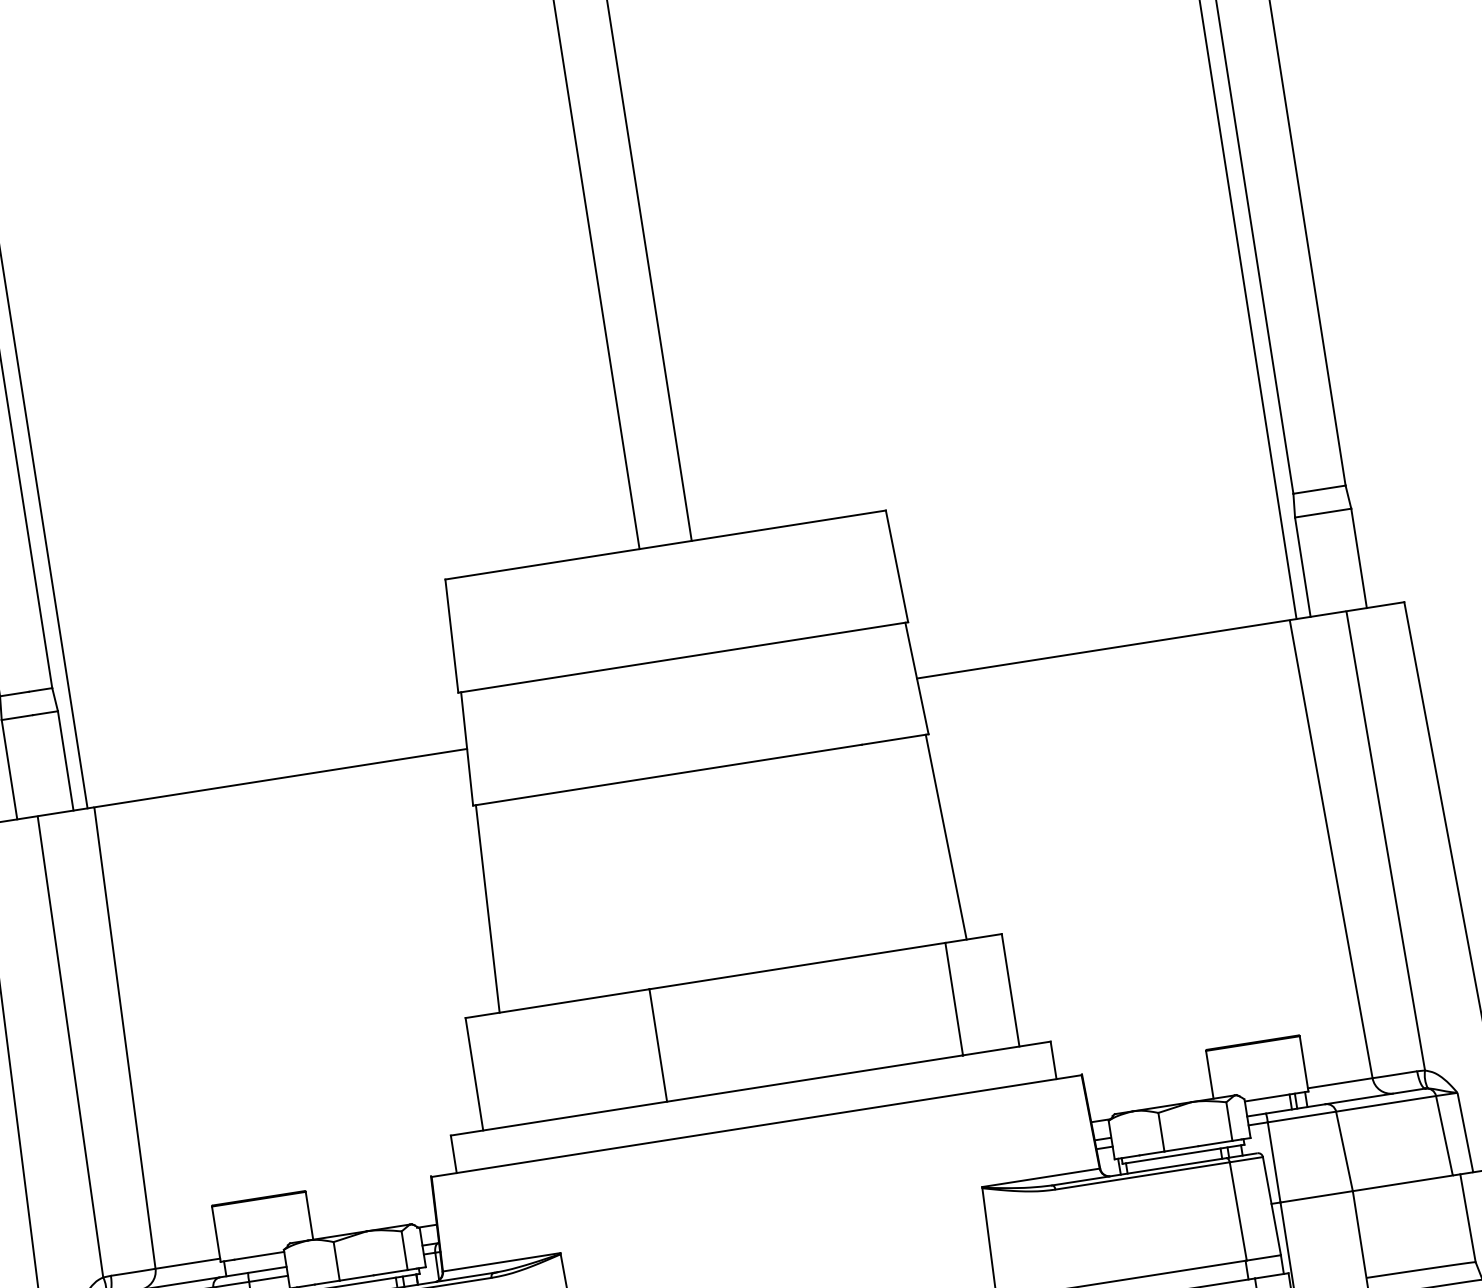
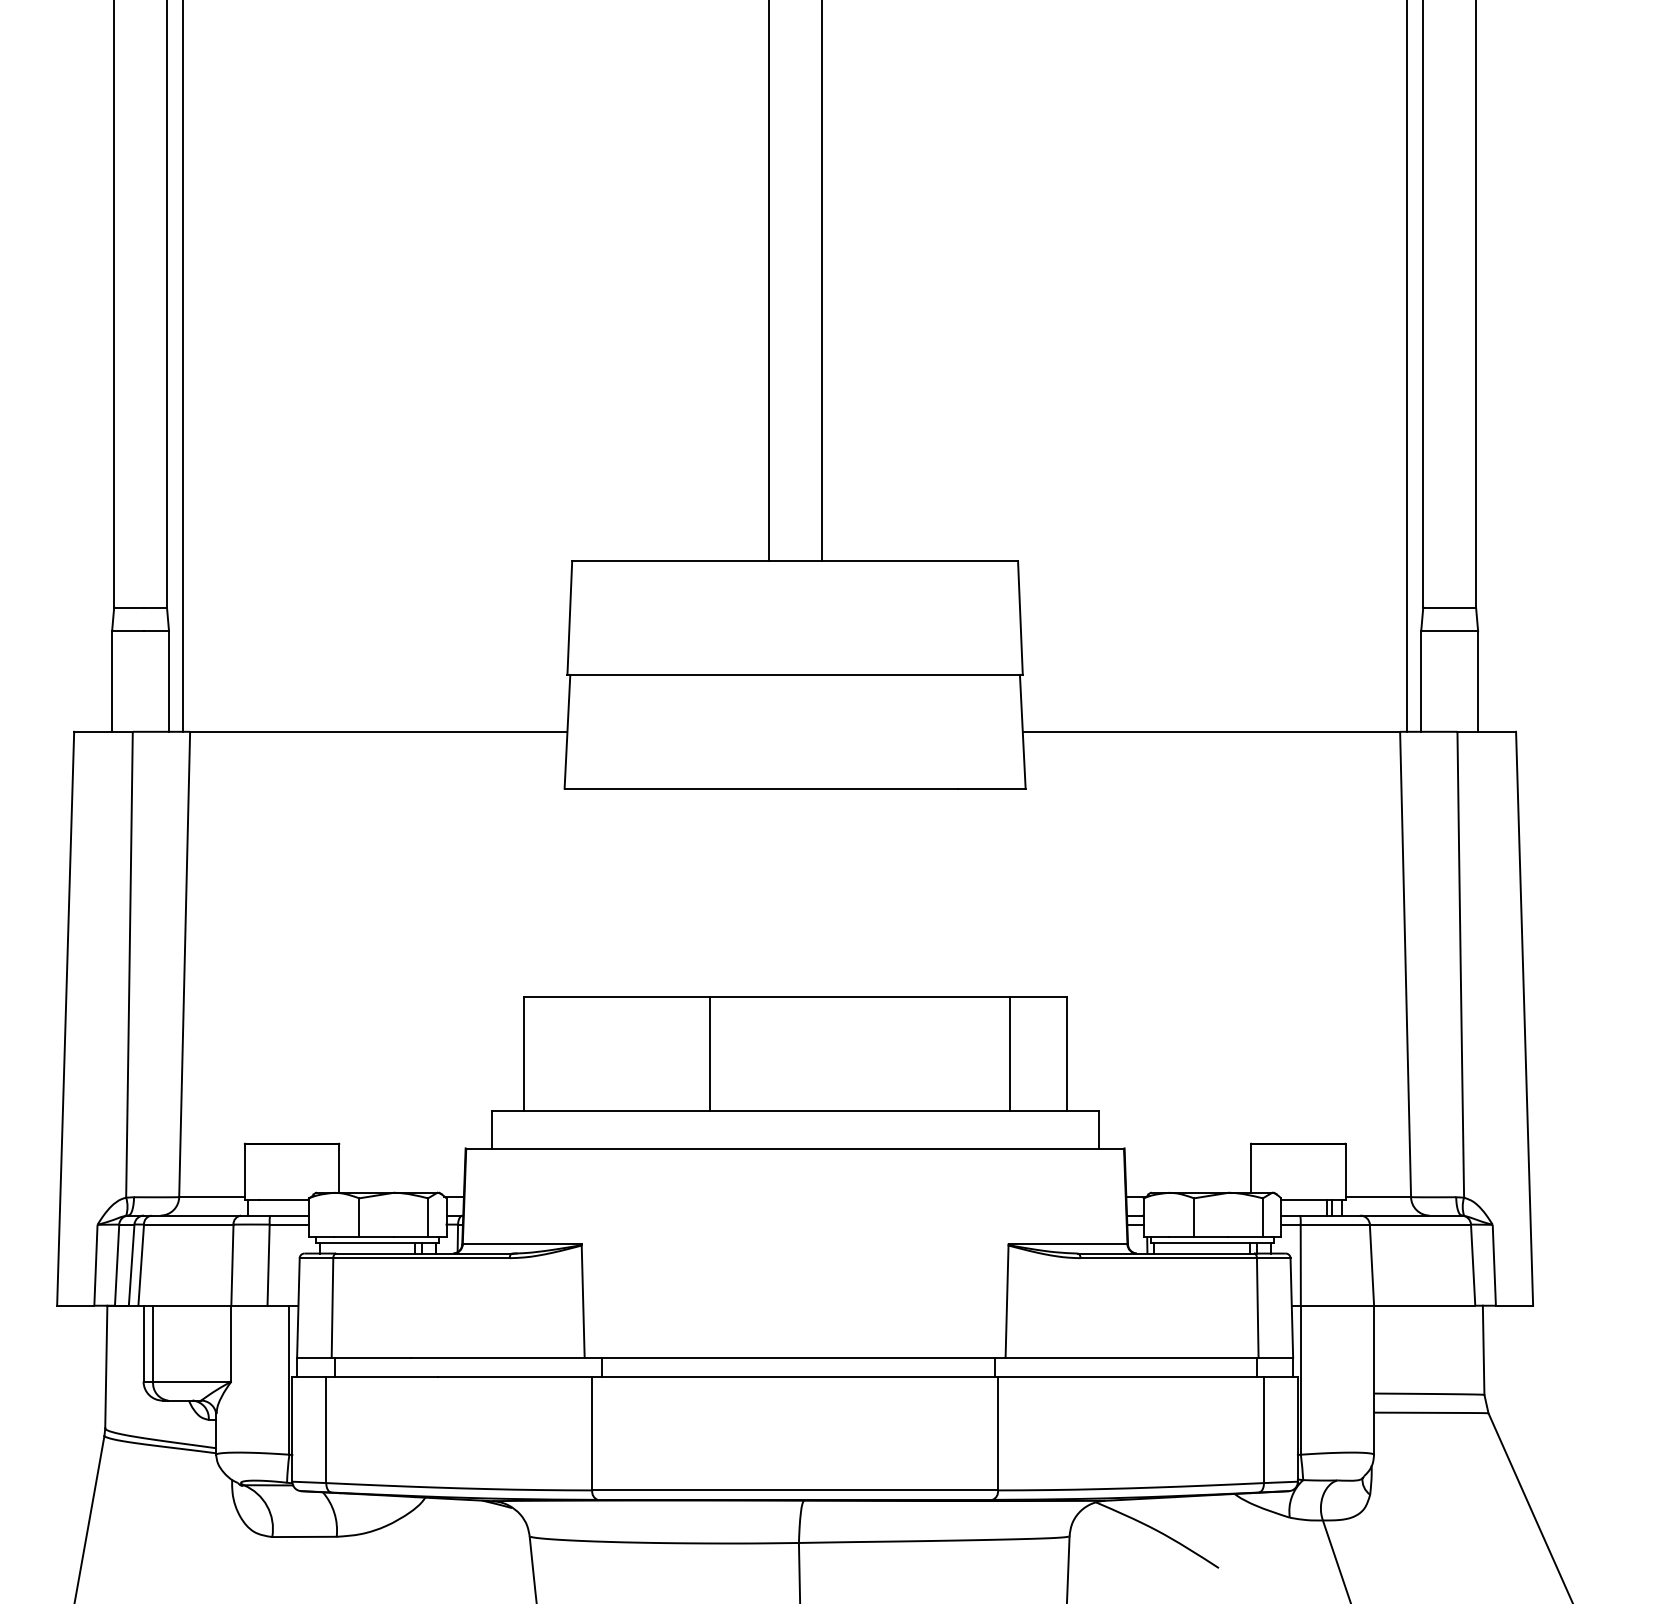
line: (945, 836) -> (1026, 892), removed
line: (487, 908) -> (562, 892), removed

